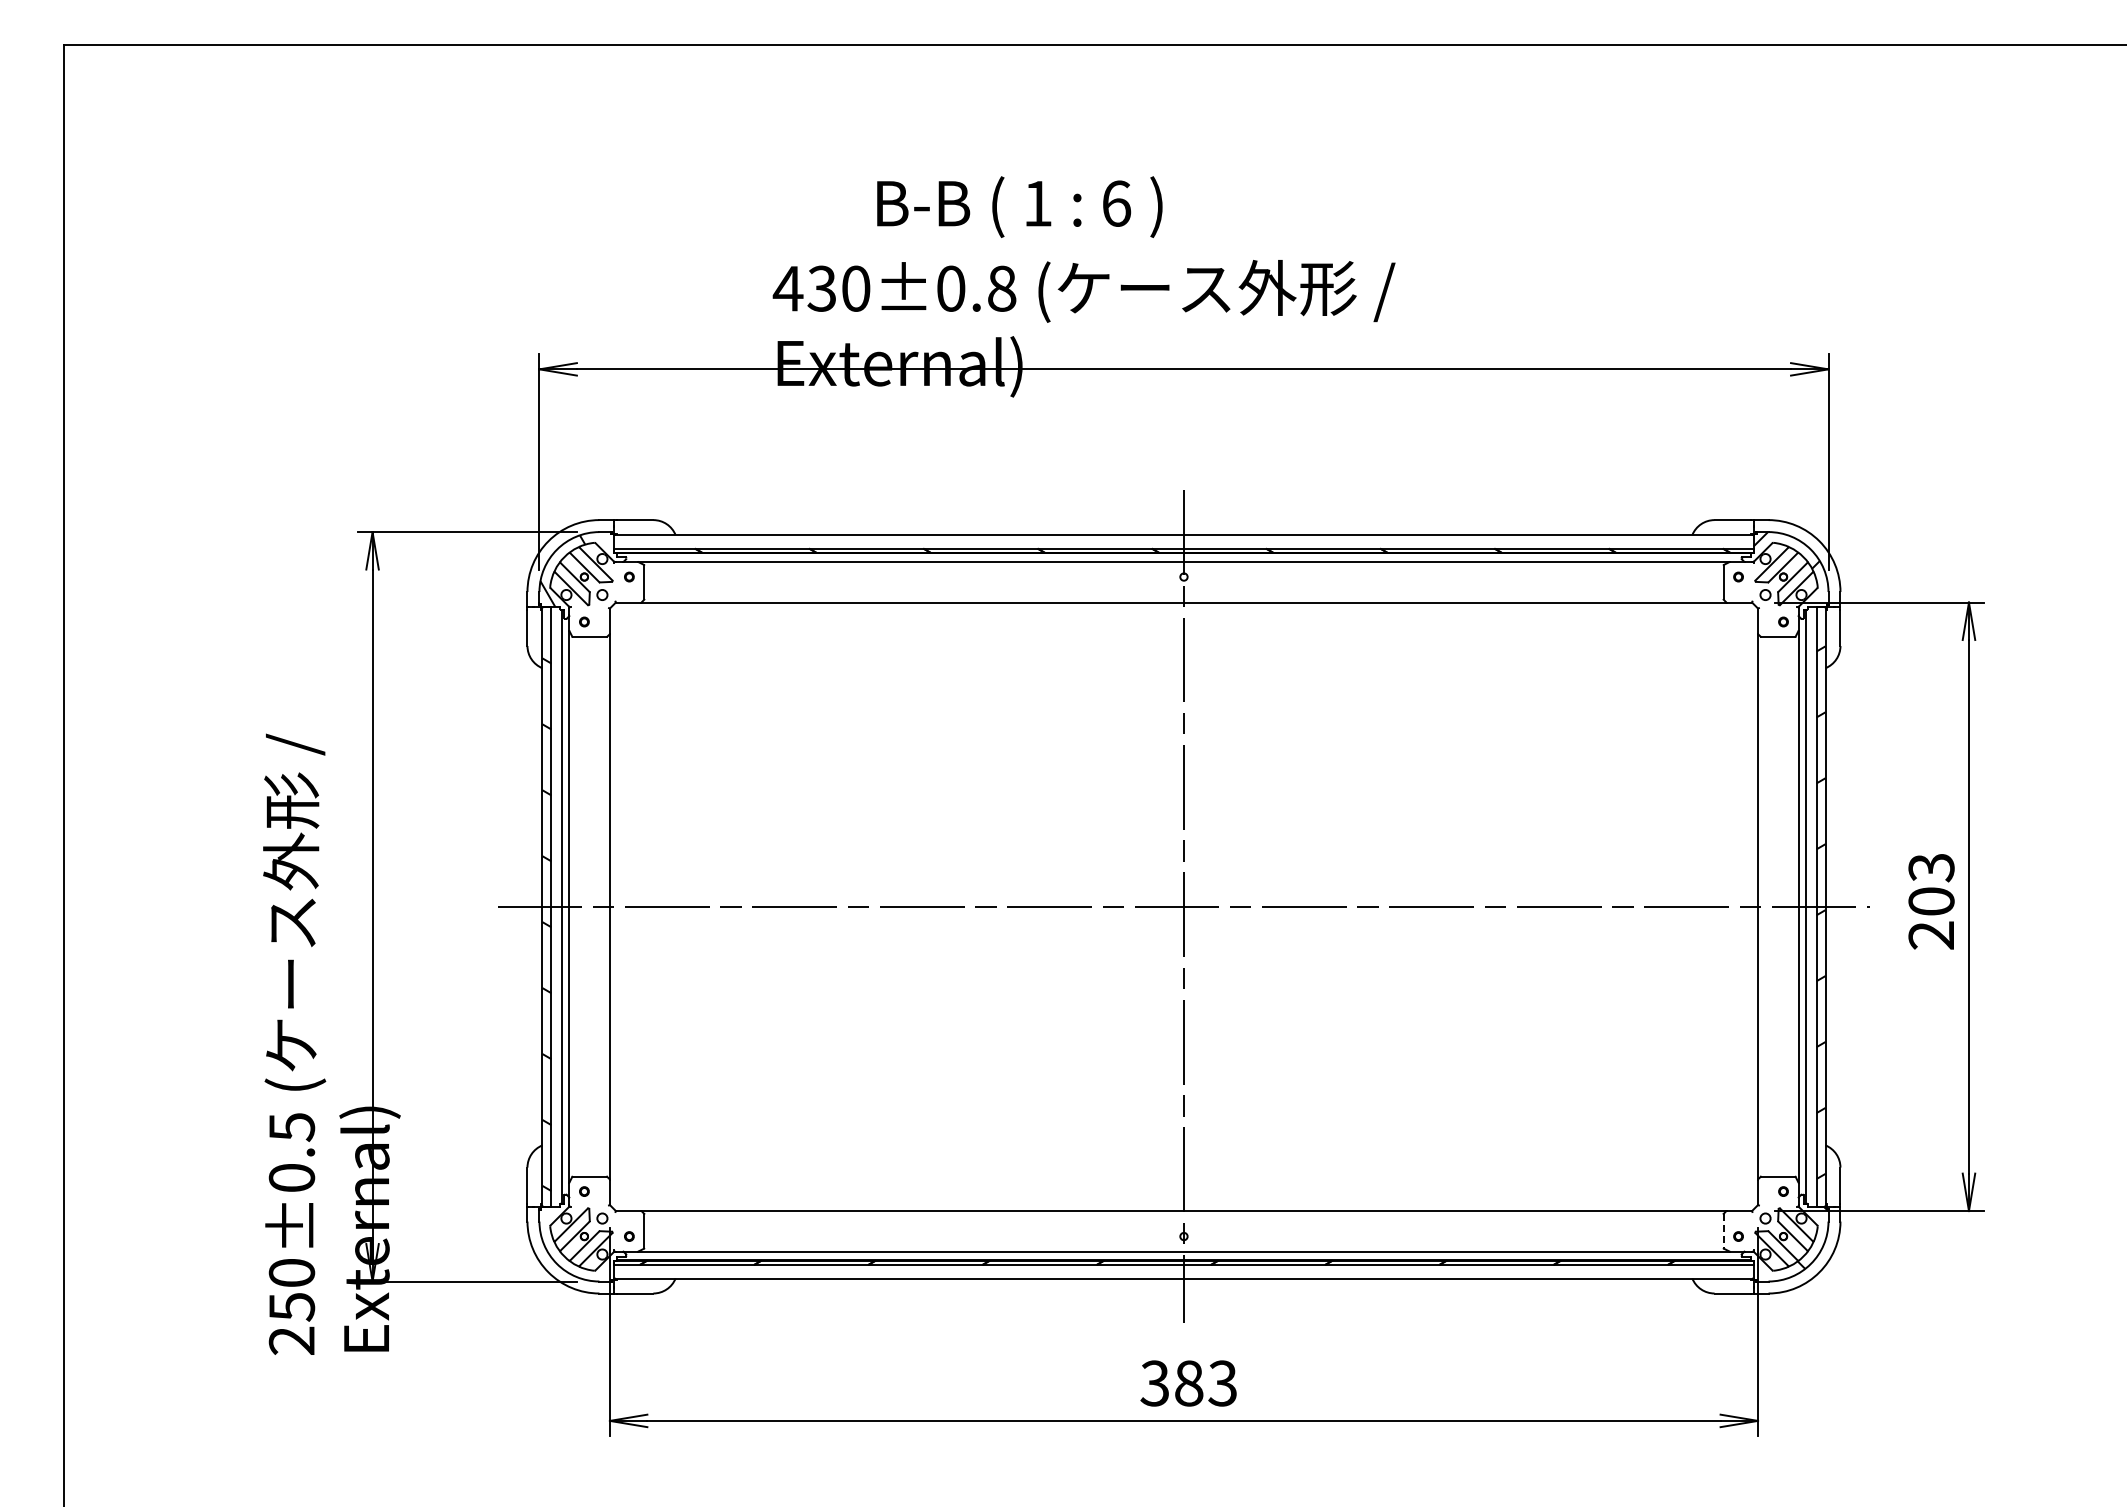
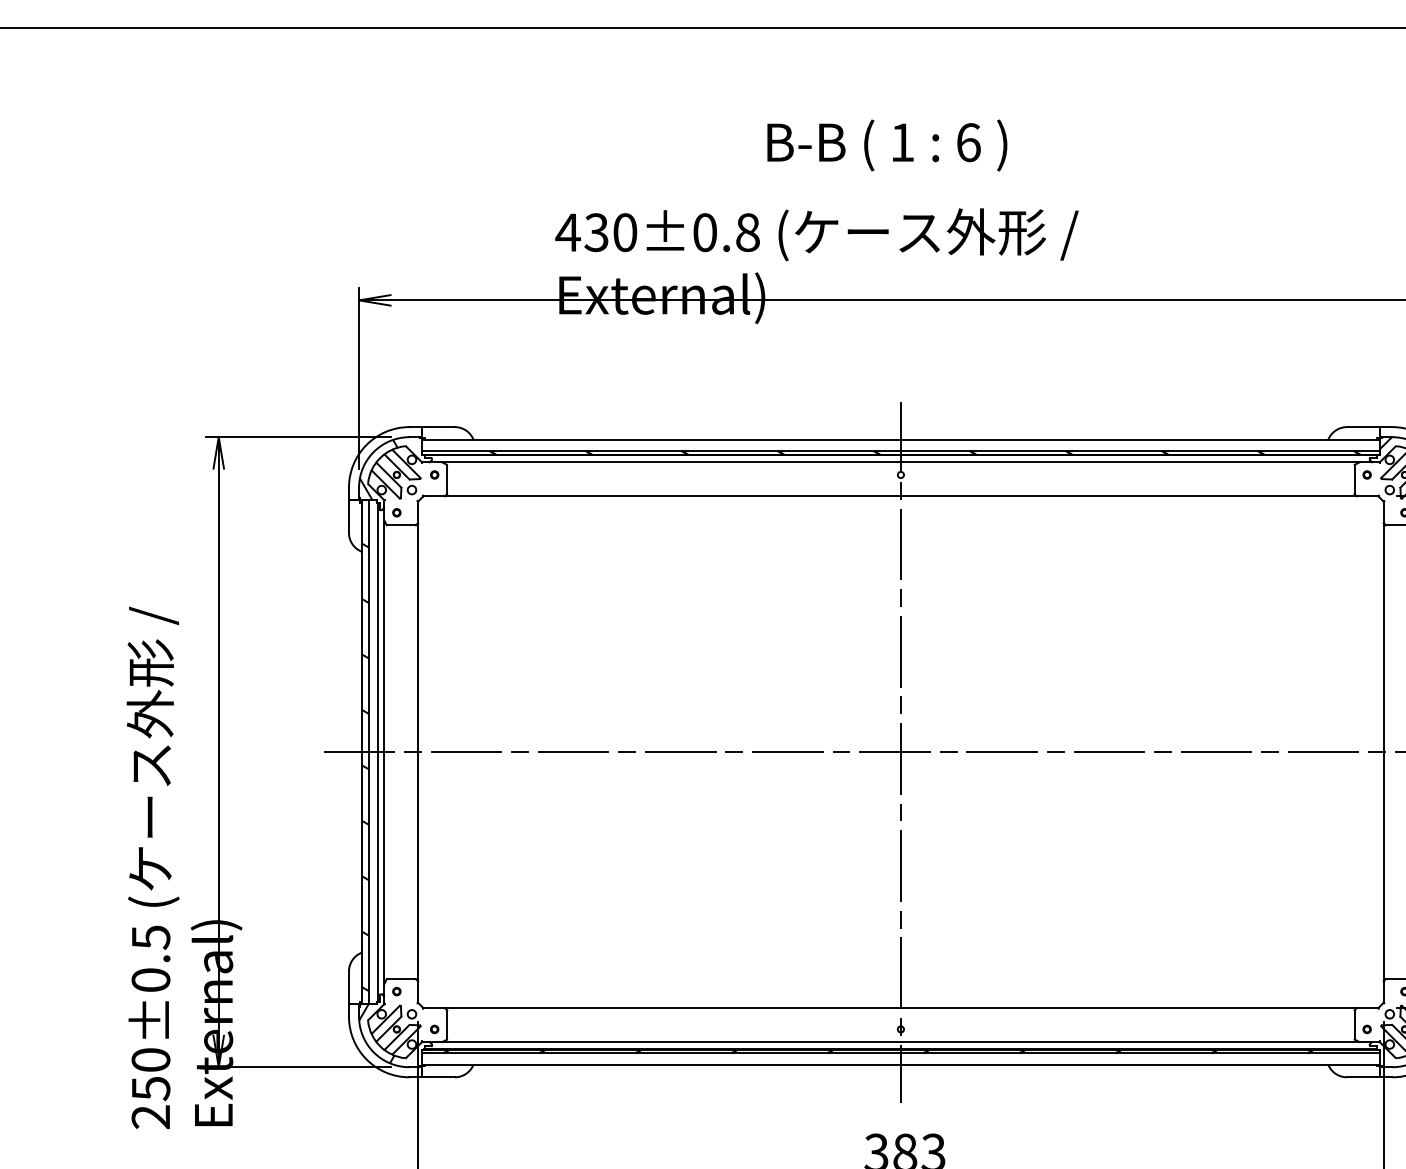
text: (1019, 206) -> (887, 144), moved
line: (1723, 1231) -> (1354, 1025), dashed -> solid
hatch: (560, 1241) -> (376, 1033), added

